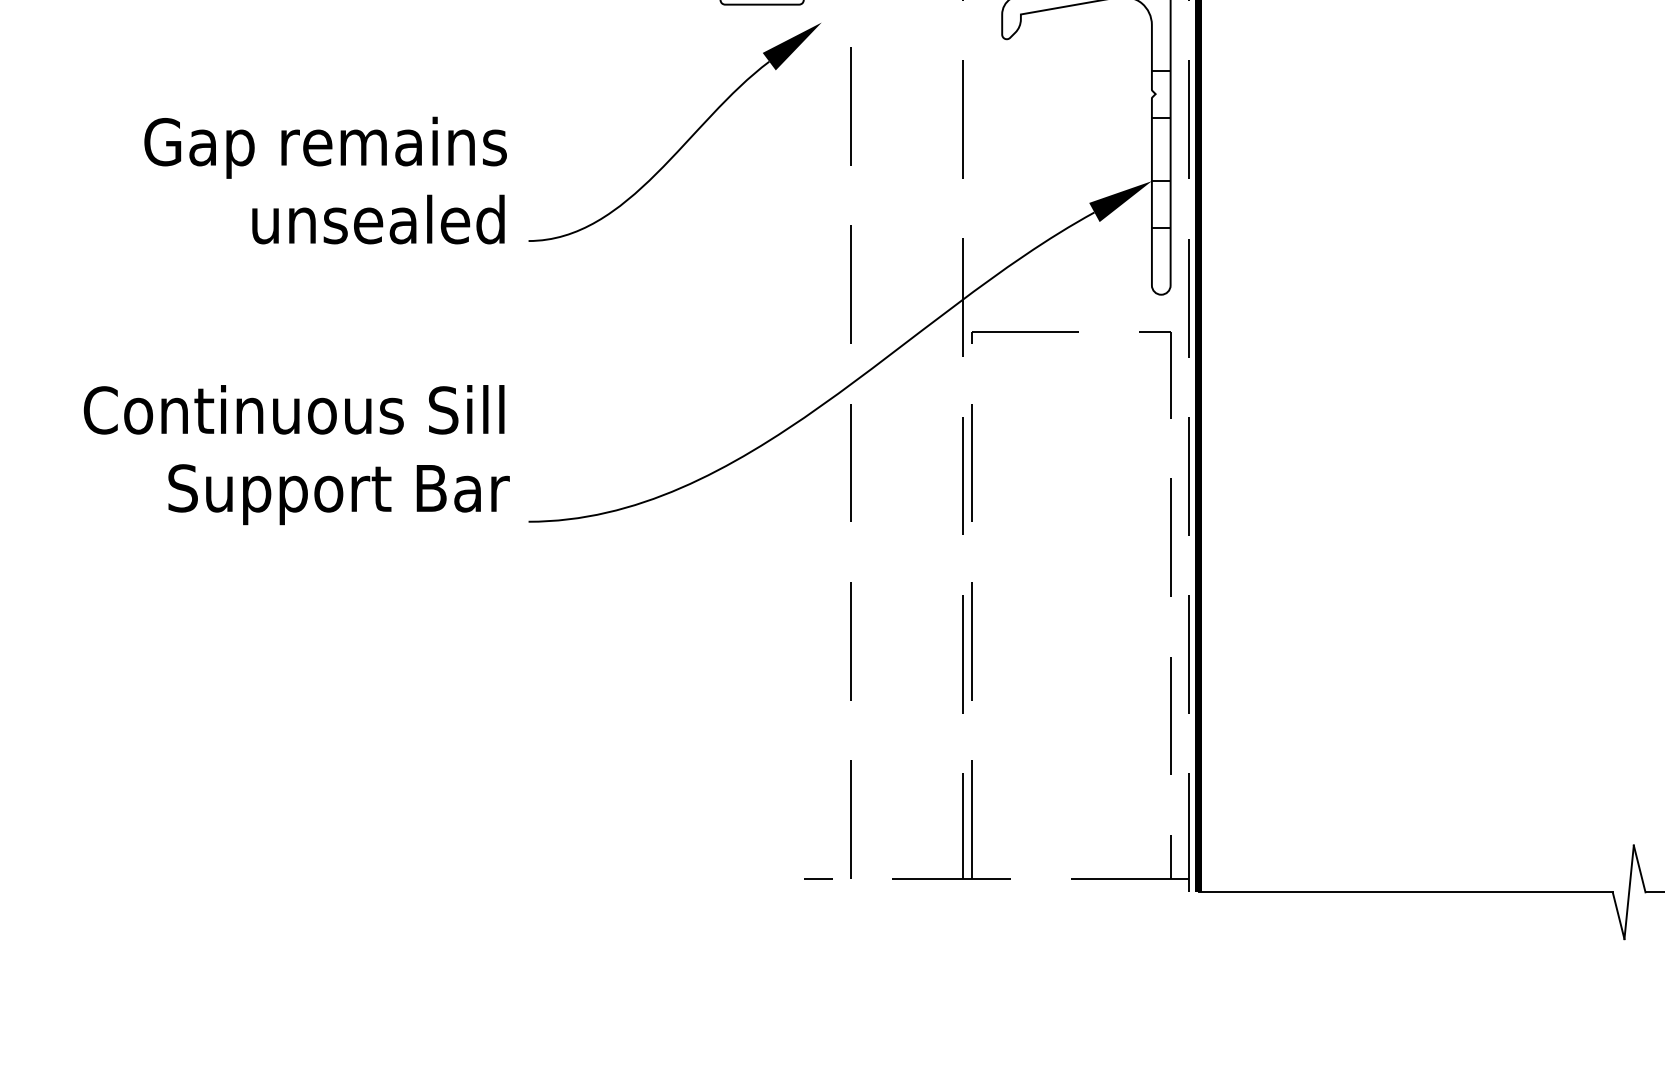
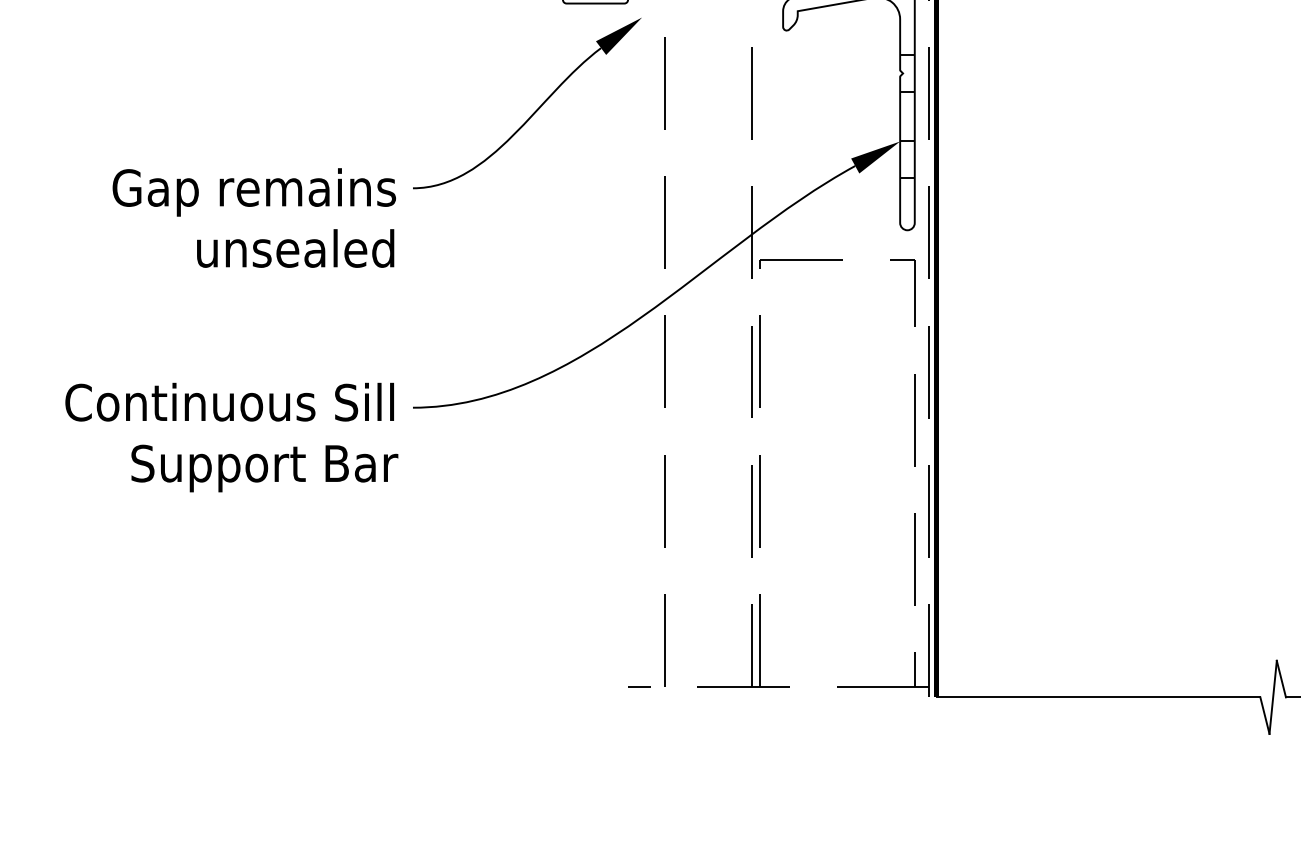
text: (324, 179) -> (253, 217), moved
text: (296, 454) -> (231, 437), moved

